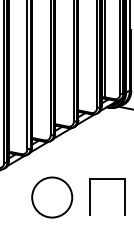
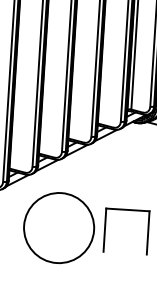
circle: (51, 197) -> (58, 227), size x1.43

